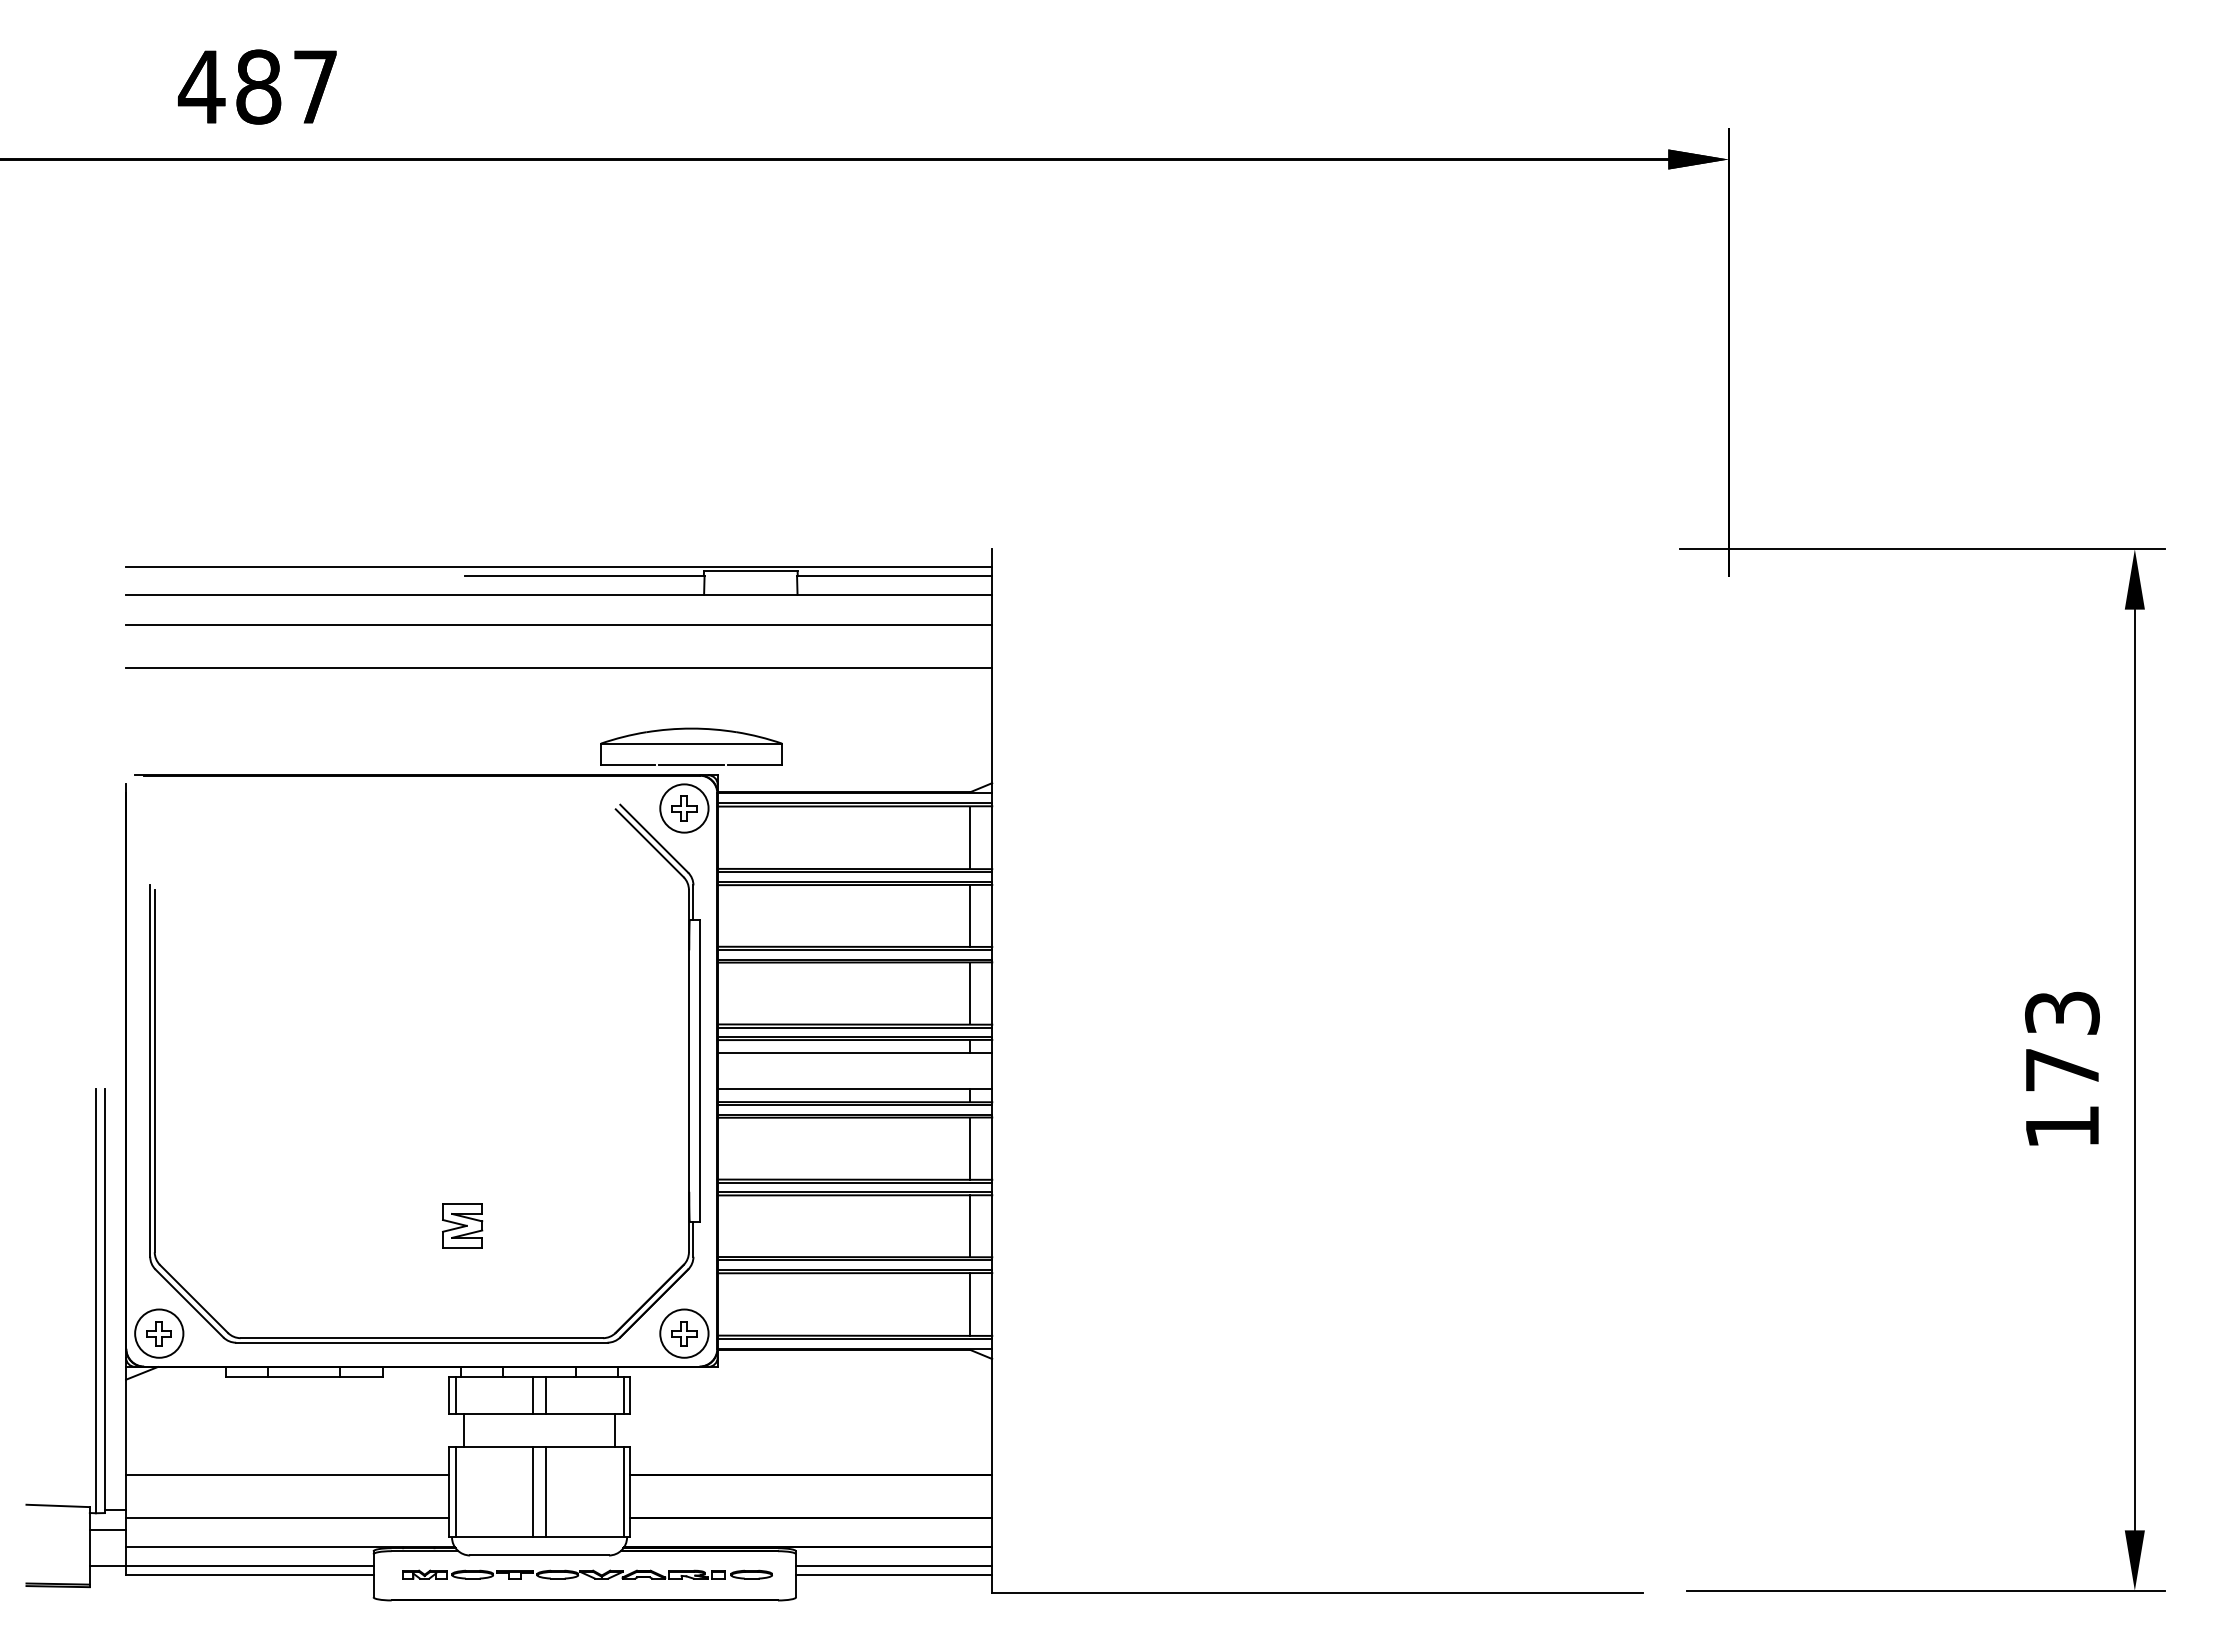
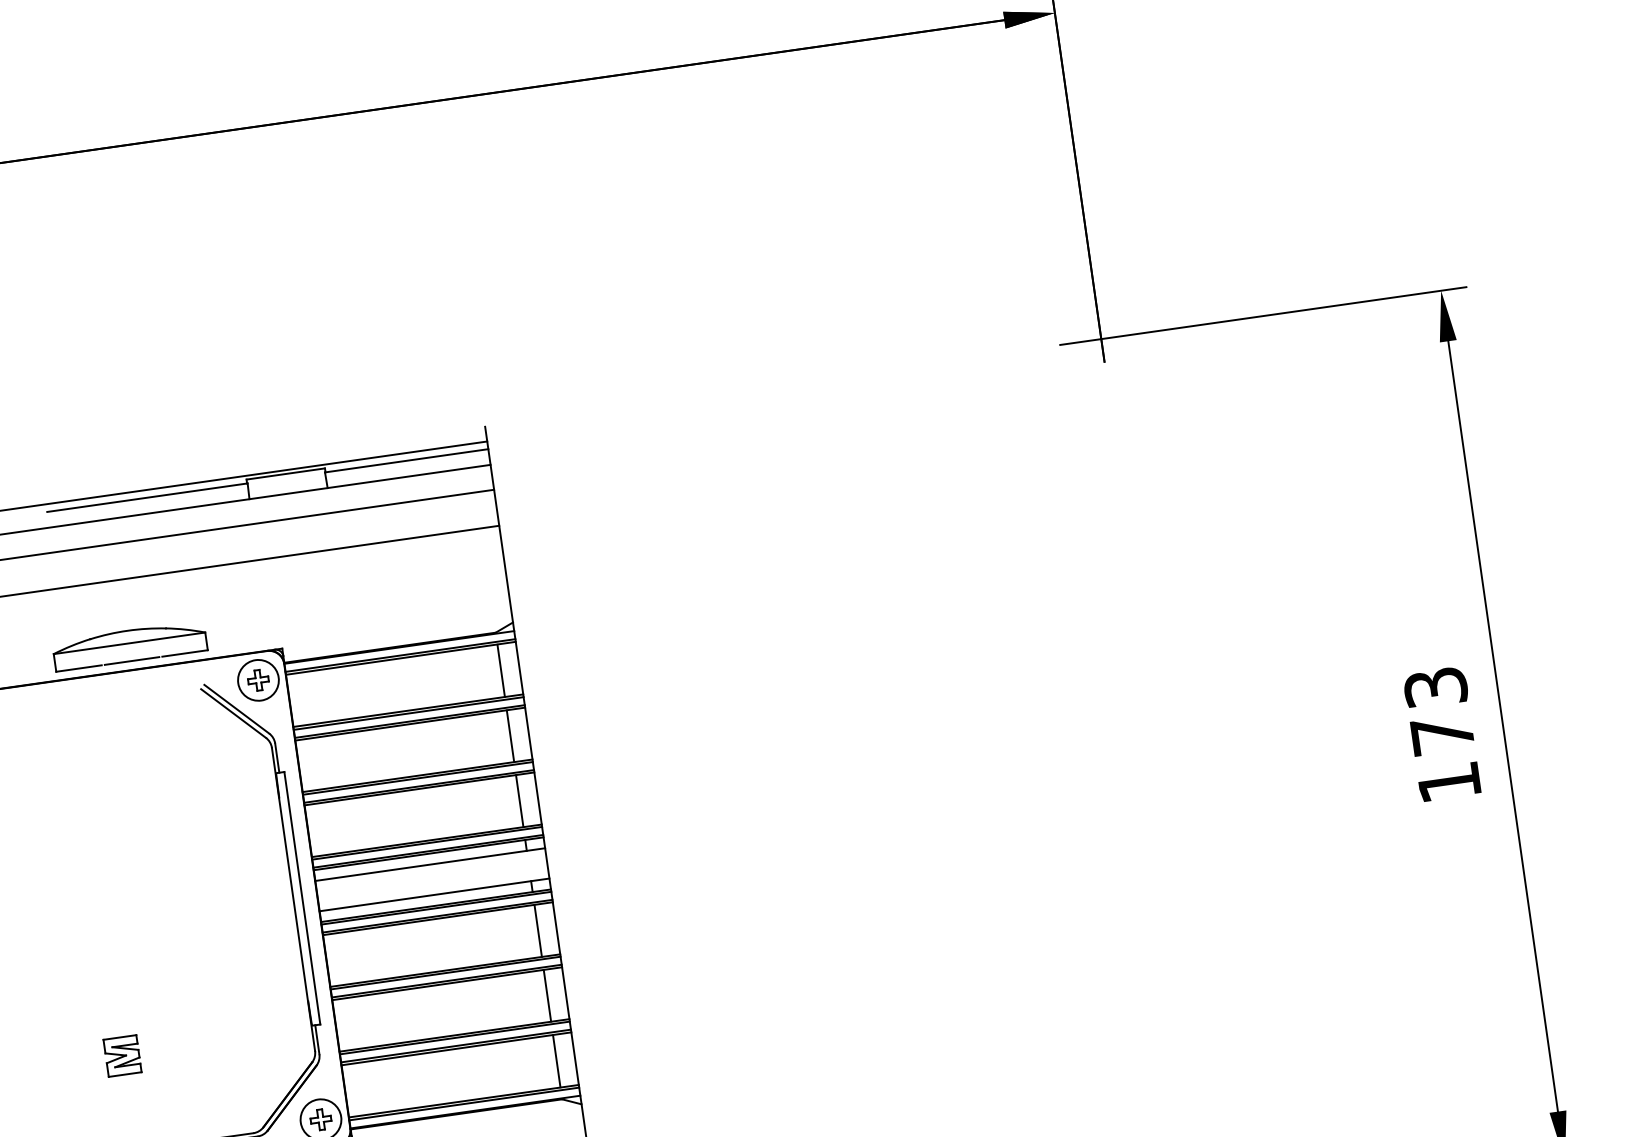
part: (691, 746) -> (129, 645), moved

